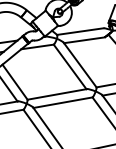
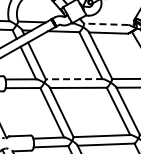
line: (79, 31) -> (105, 24), solid -> dashed
line: (57, 94) -> (74, 79), solid -> dashed

